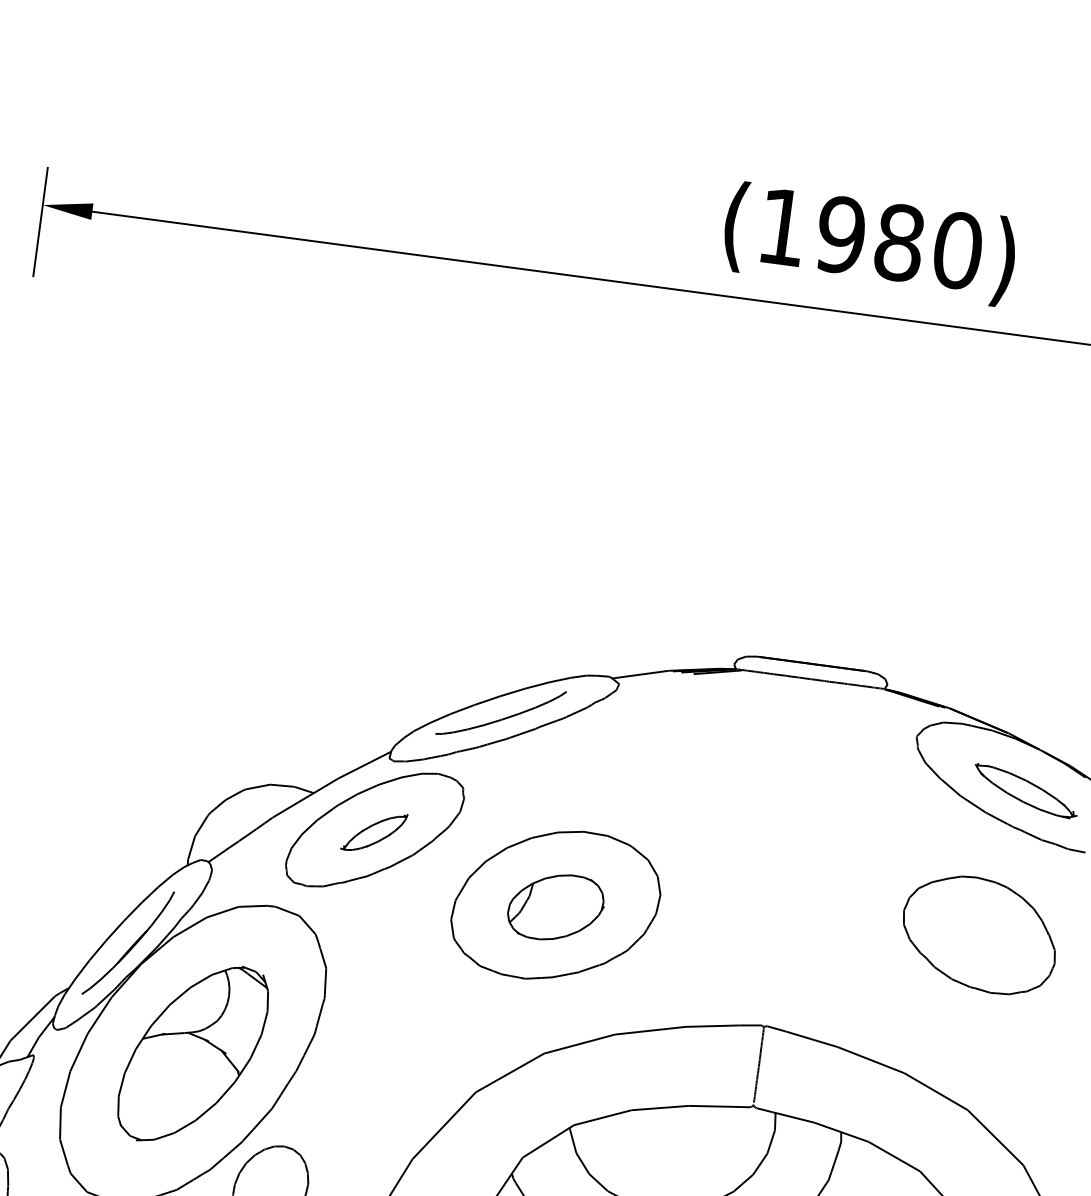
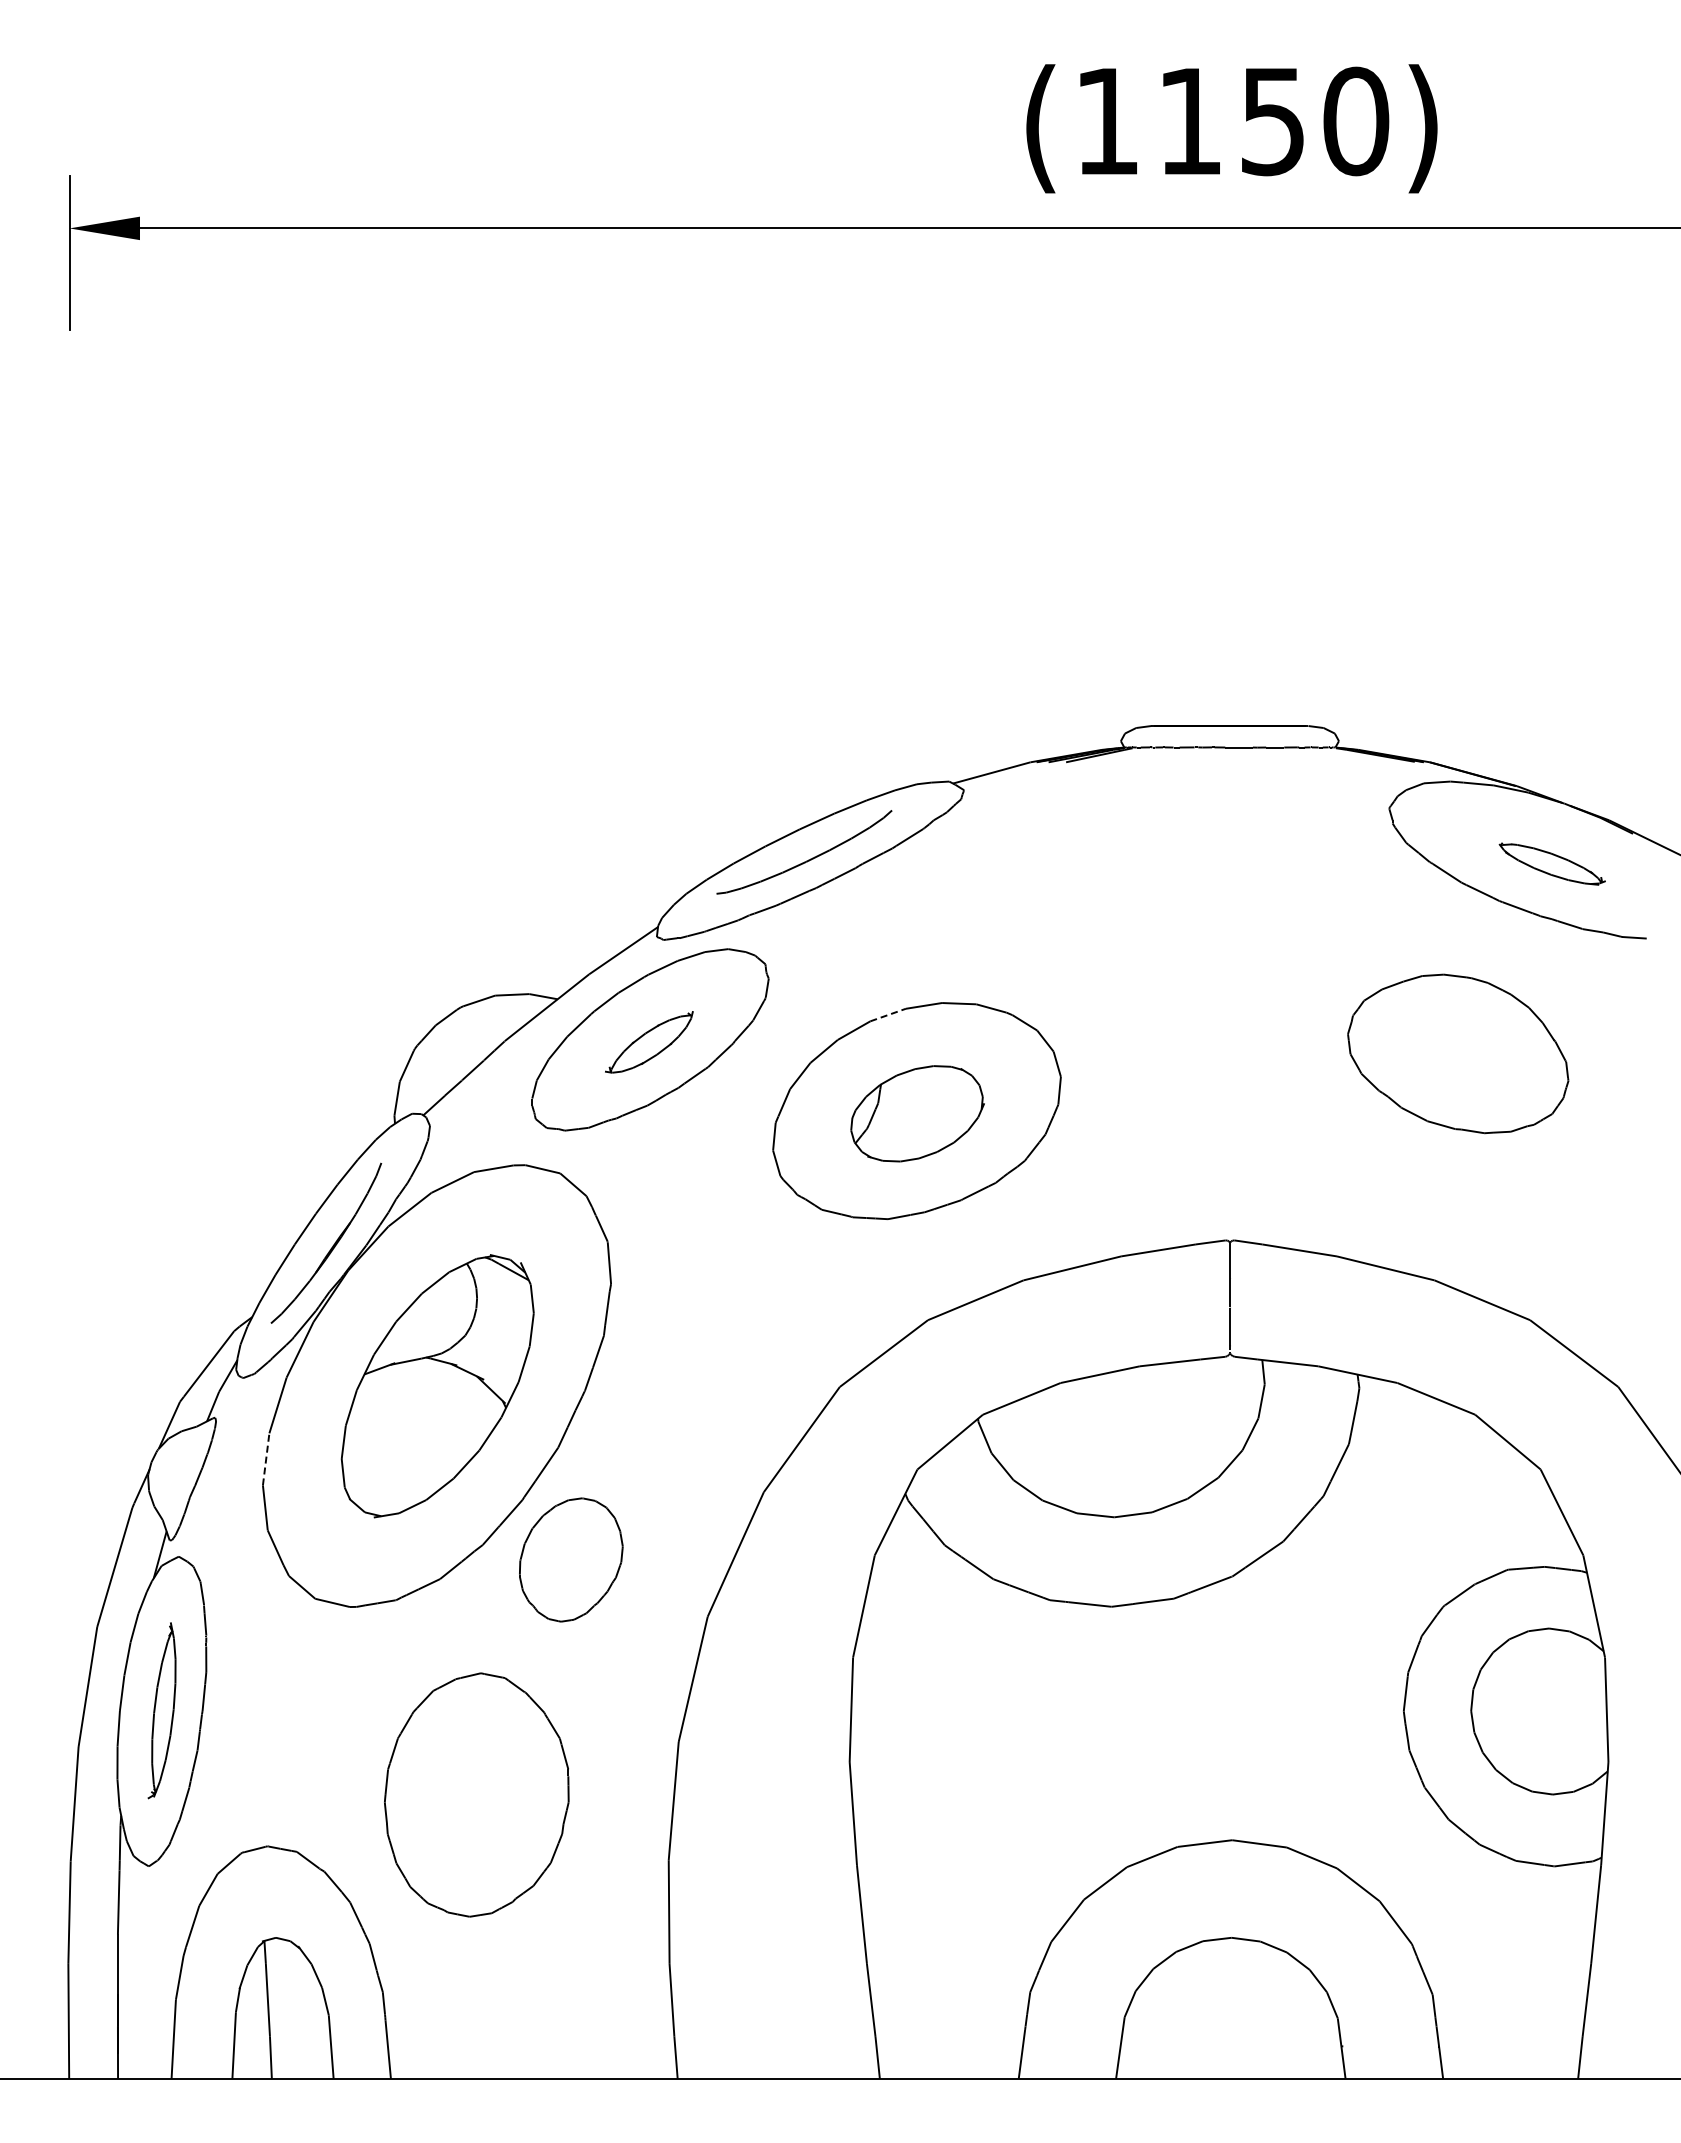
text: (870, 238) -> (1231, 121), (1980) -> (1150)
part: (1026, 790) -> (1552, 863), size x0.7
line: (544, 835) -> (888, 1015), solid -> dashed
part: (979, 934) -> (1458, 1053), moved
line: (65, 1088) -> (266, 1458), solid -> dashed

